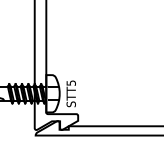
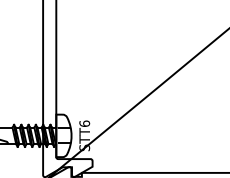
text: (71, 82) -> (84, 123), STT5 -> STT6

